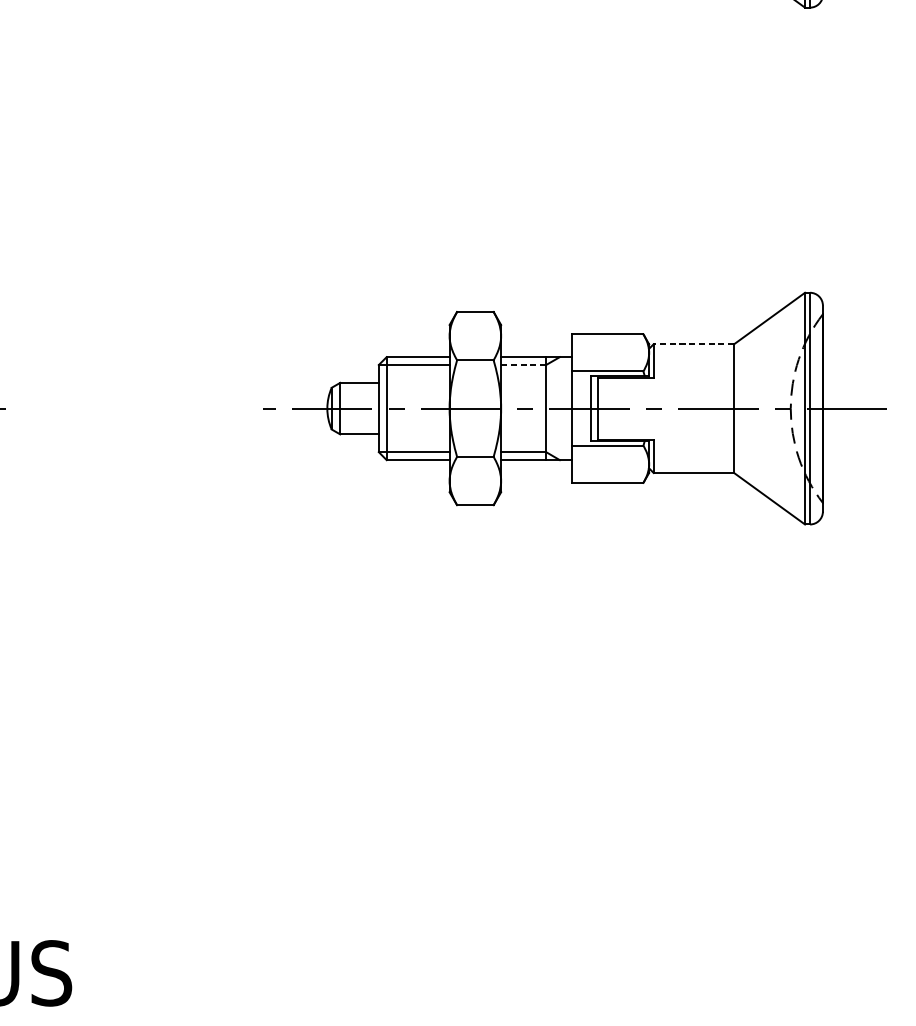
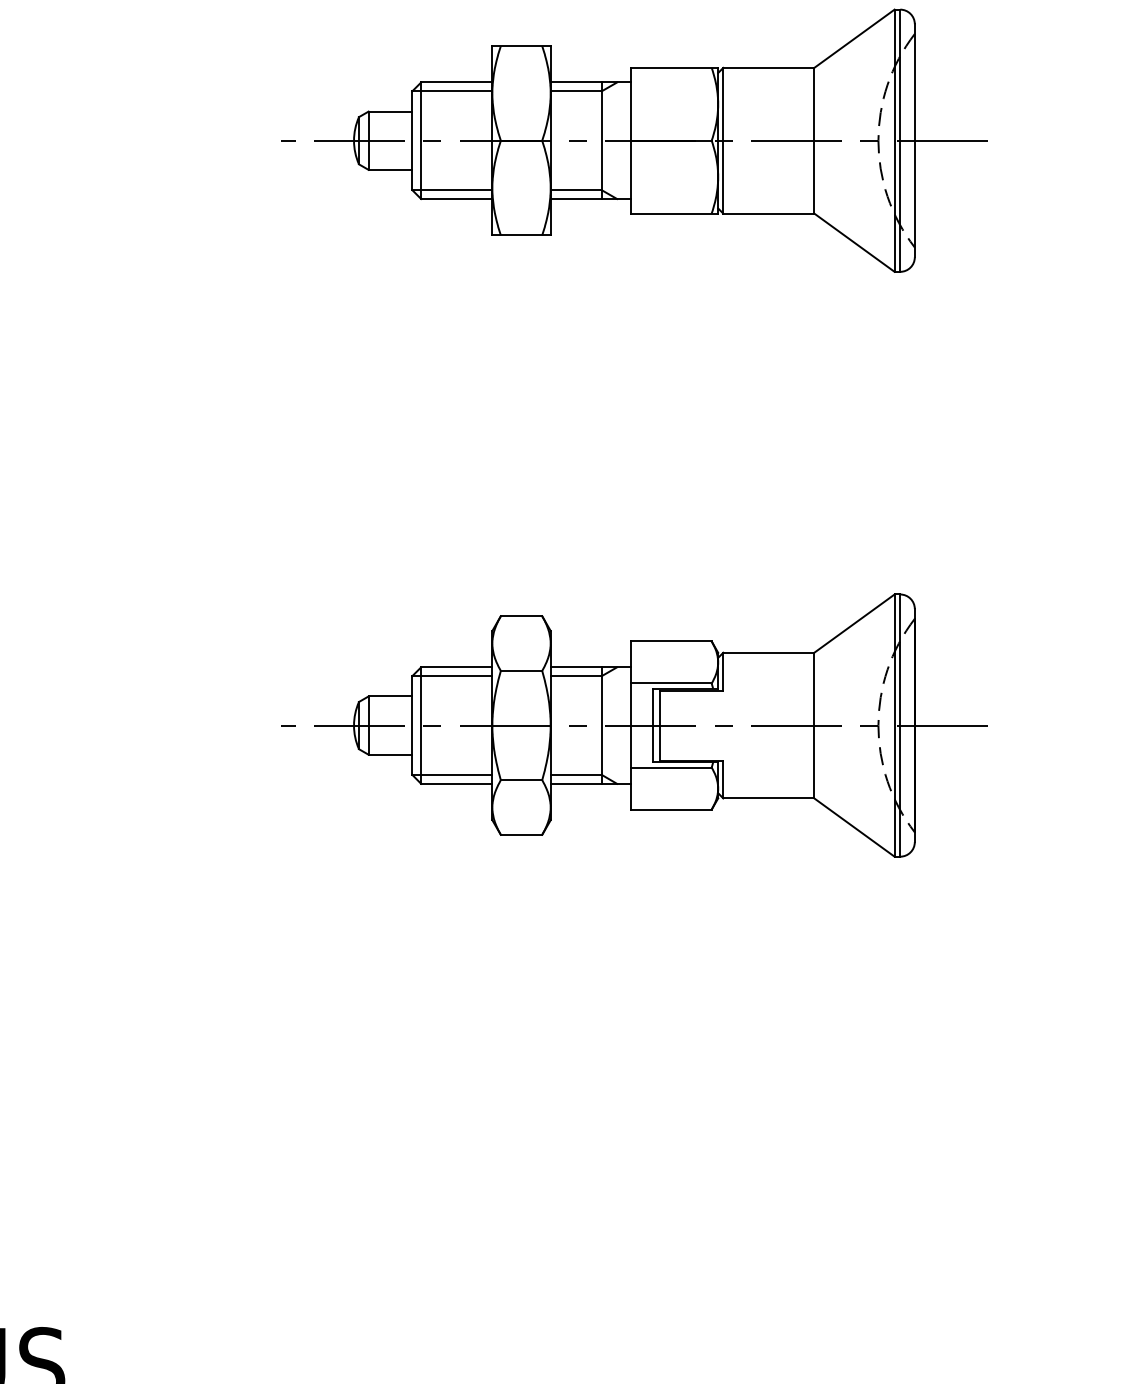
line: (693, 344) -> (768, 652), dashed -> solid
line: (523, 365) -> (576, 676), dashed -> solid

